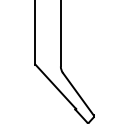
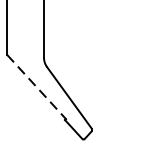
line: (56, 87) -> (37, 88), solid -> dashed

